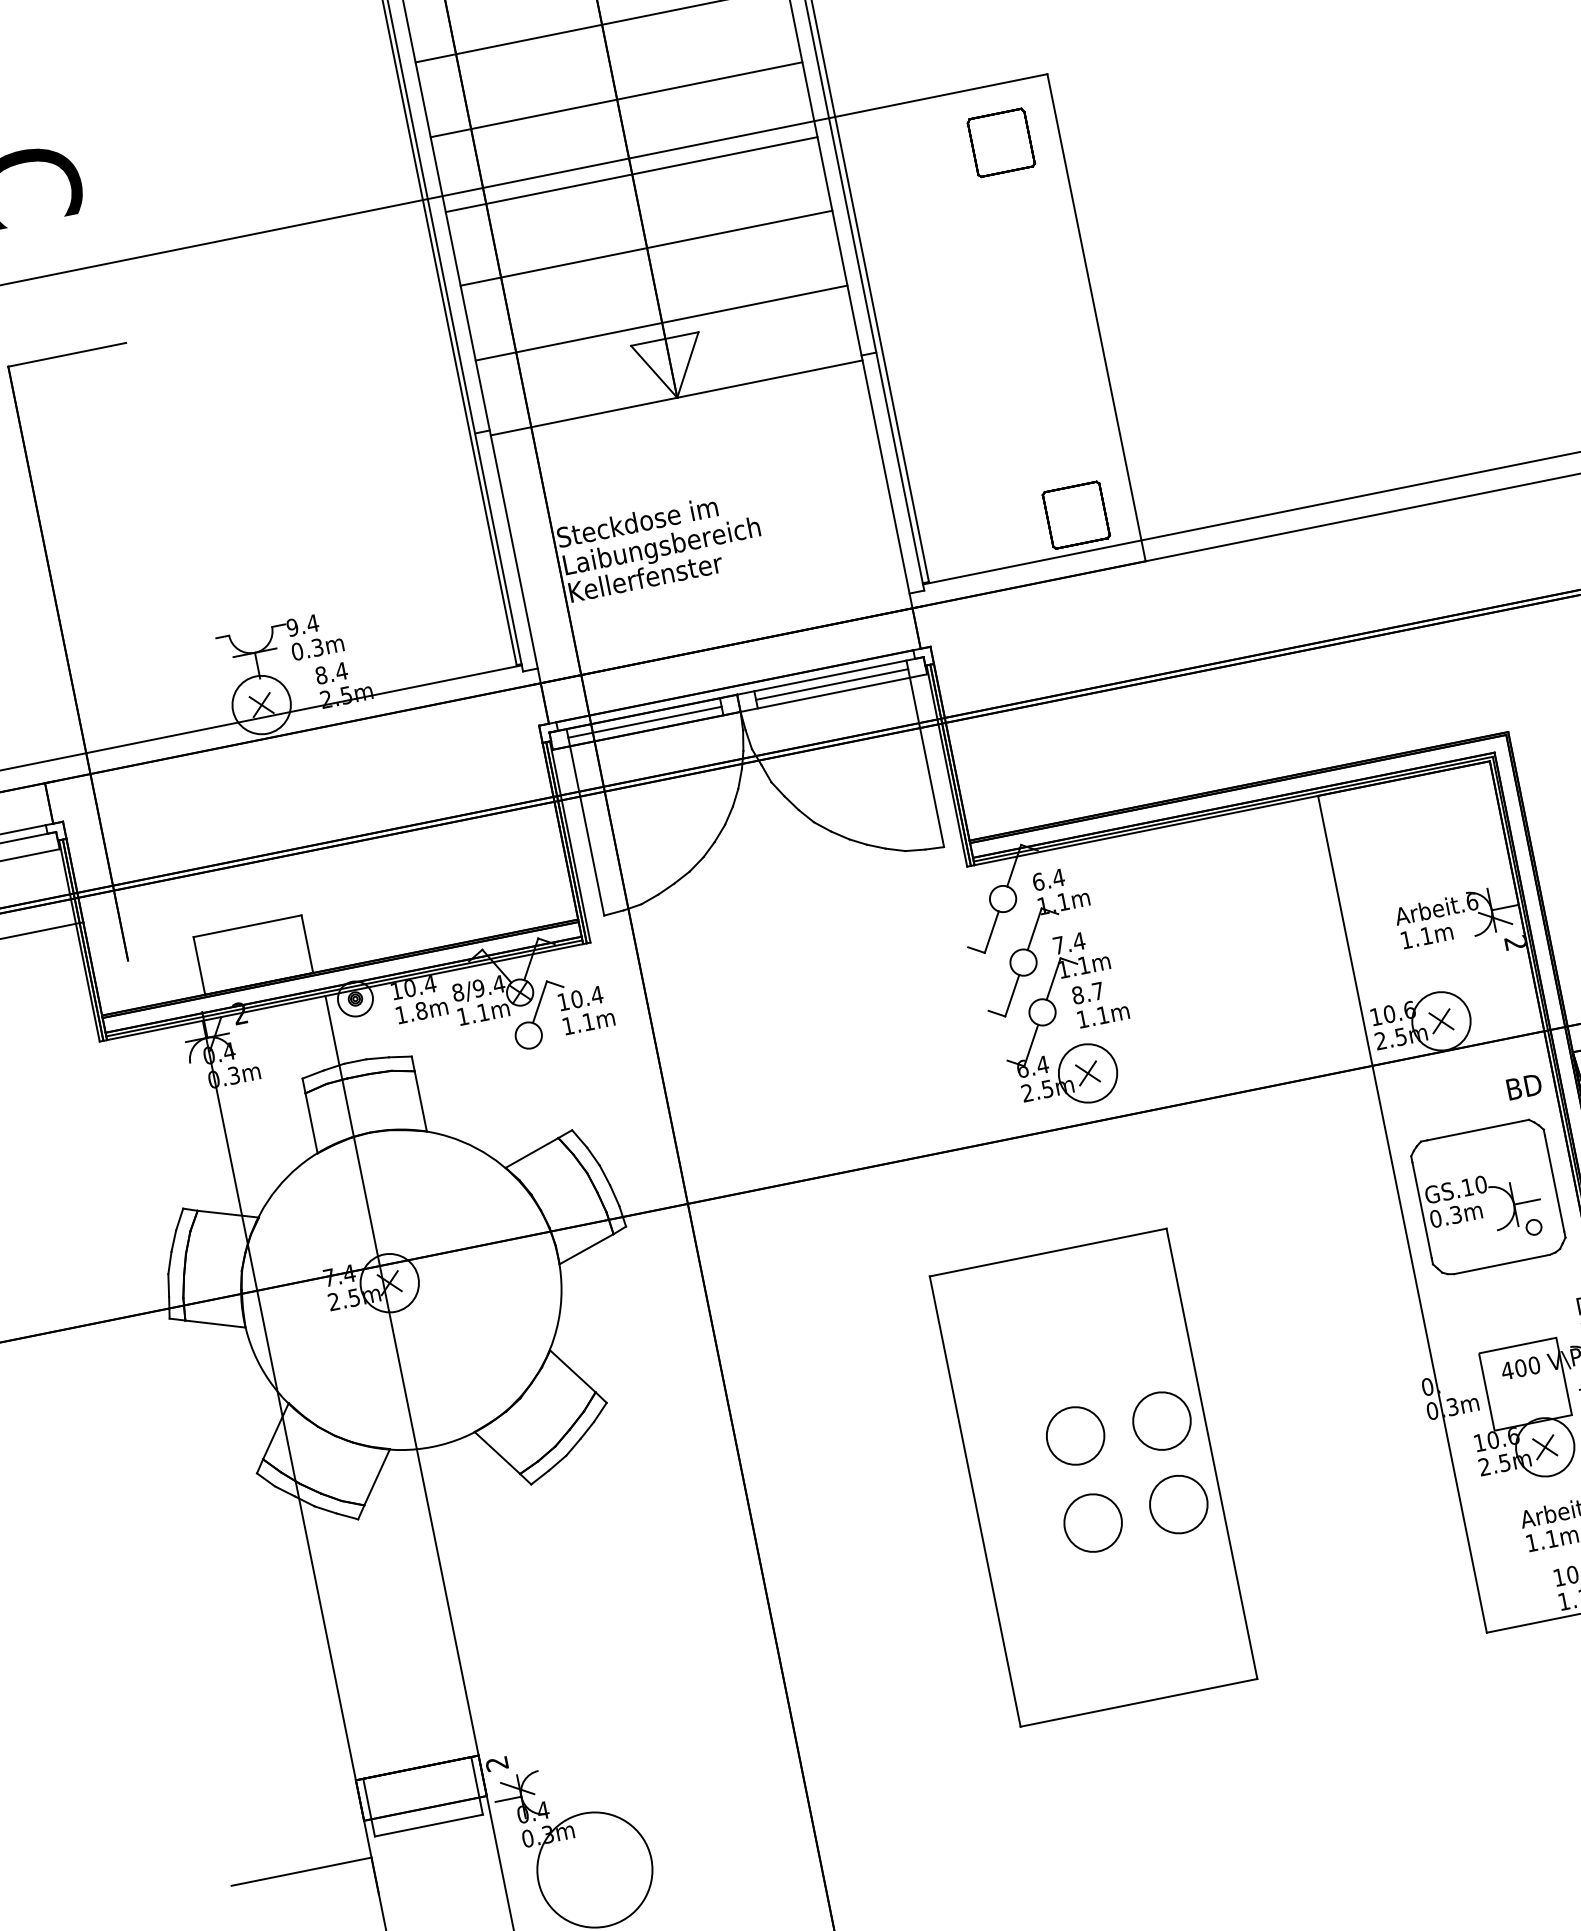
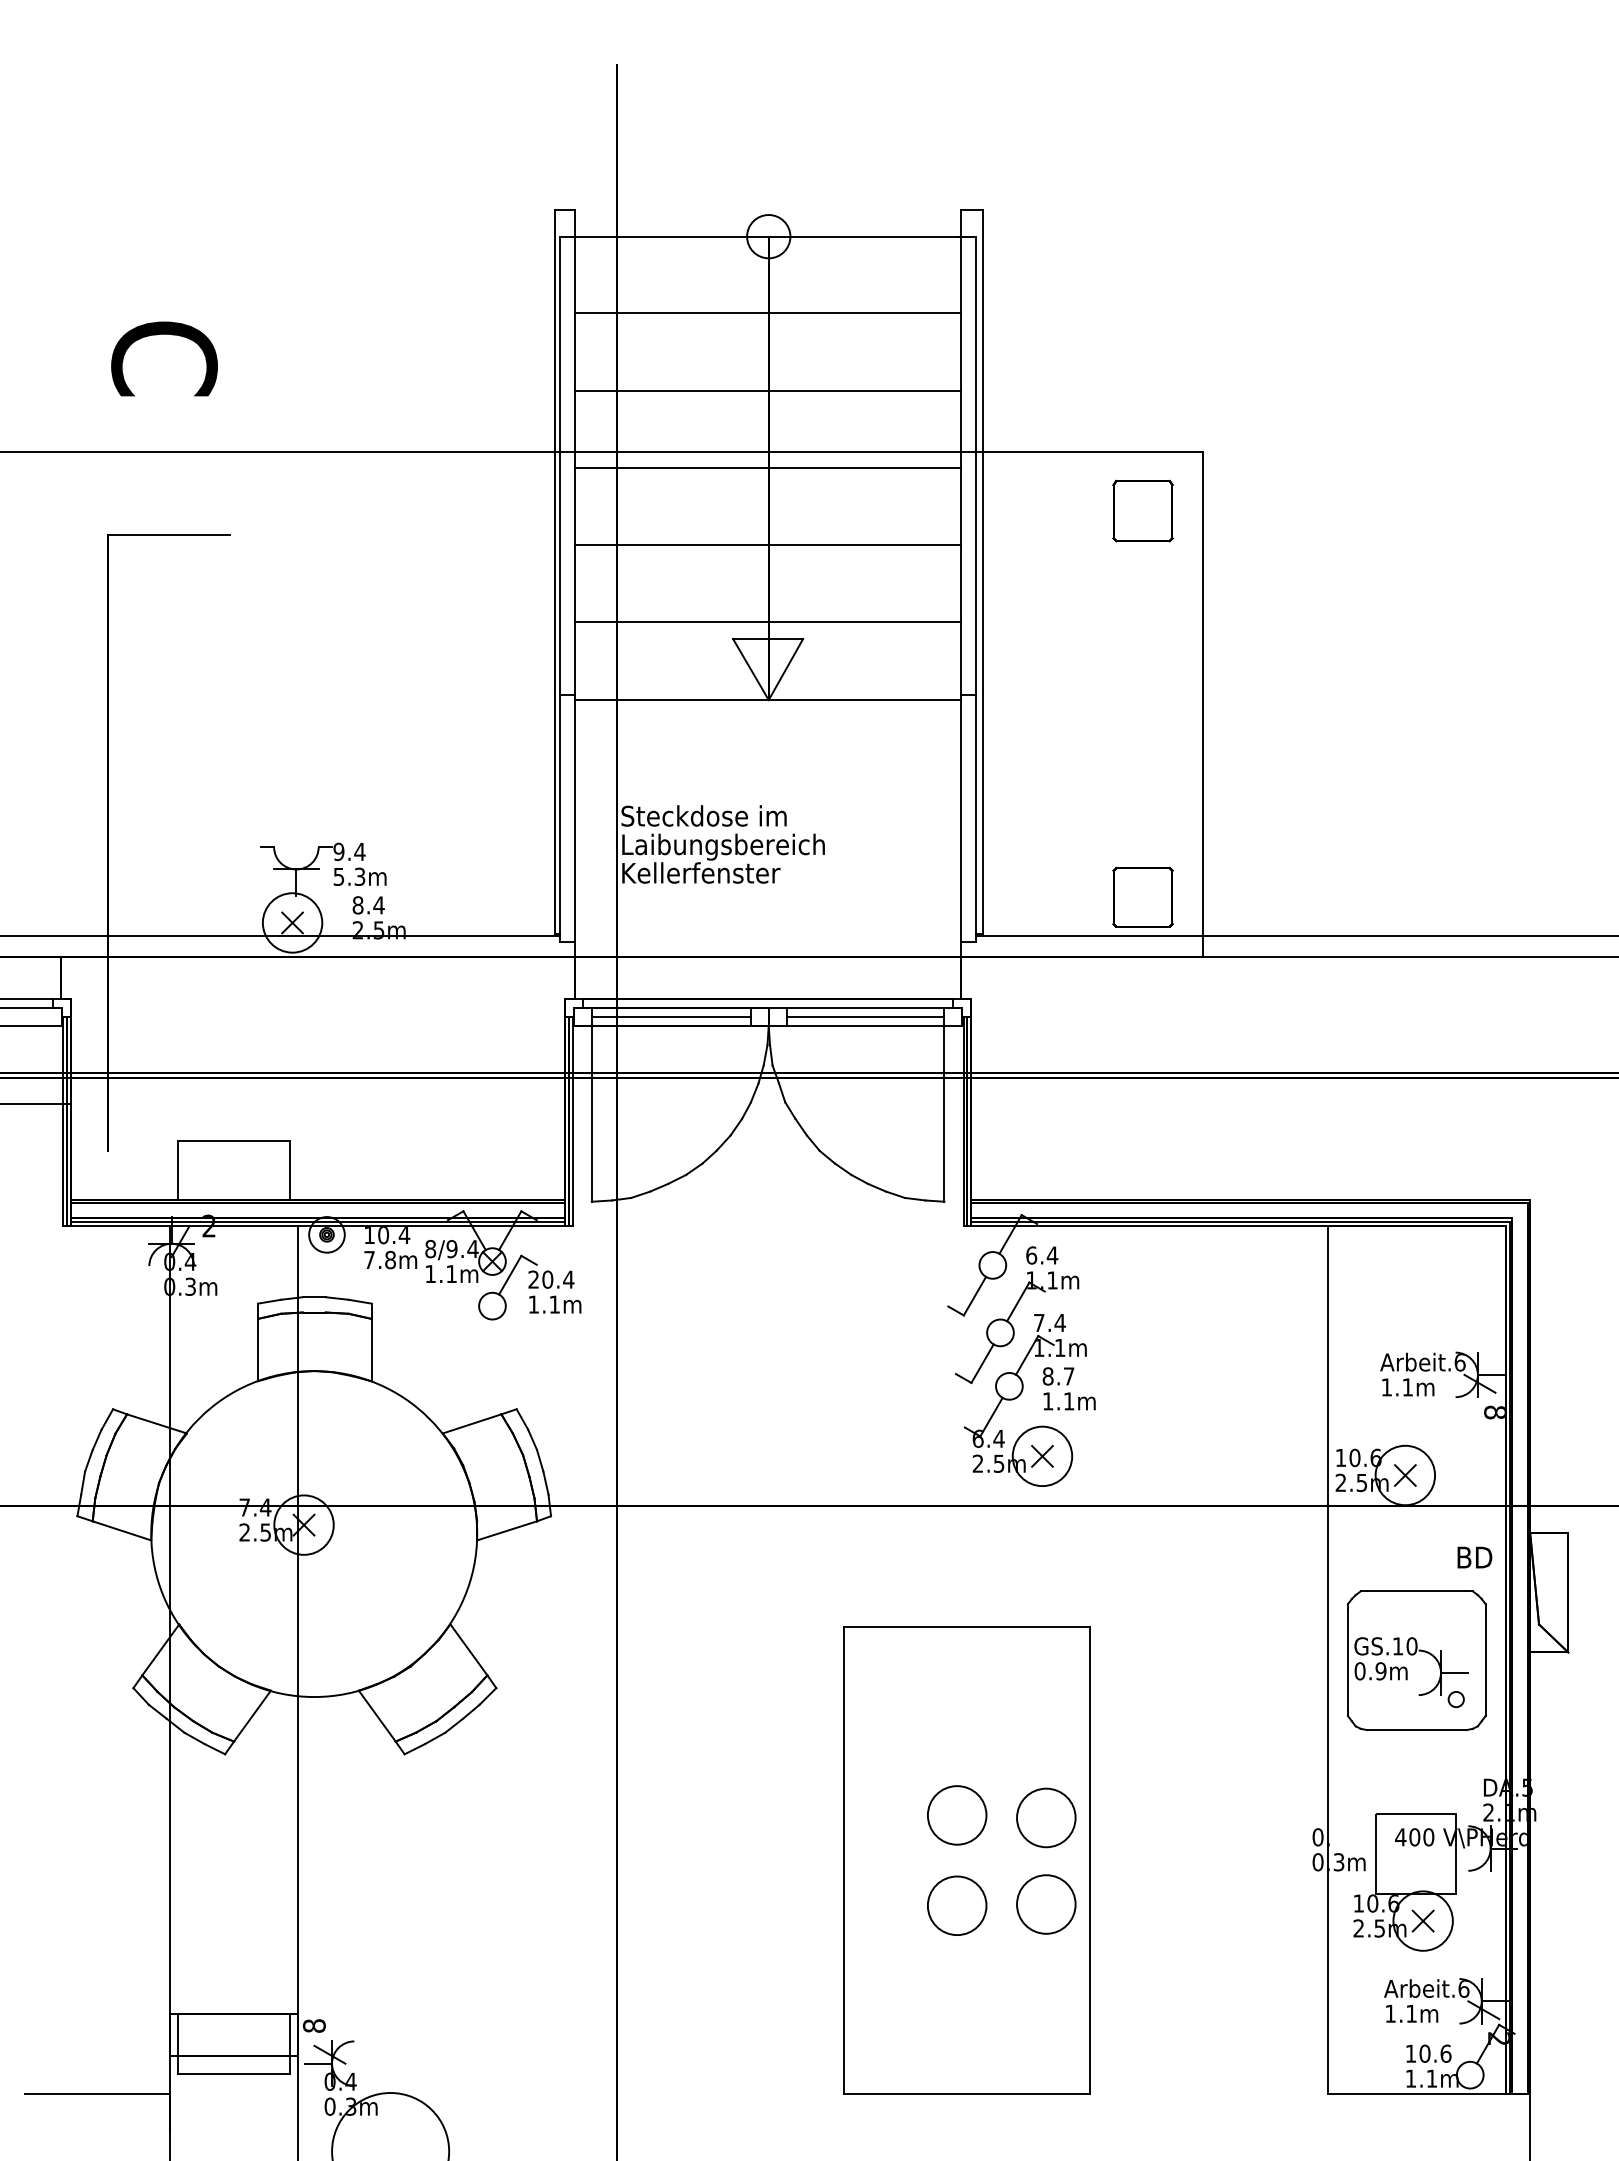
text: (296, 651) -> (338, 876), 0.3m -> 5.3m
text: (1515, 943) -> (1494, 1412), 2 -> 8
text: (563, 1001) -> (533, 1279), 10.4 -> 20.4
text: (401, 1014) -> (369, 1259), 1.8m -> 7.8m
text: (1455, 1215) -> (1380, 1671), 0.3m -> 0.9m
text: (497, 1763) -> (314, 2025), 2 -> 8

